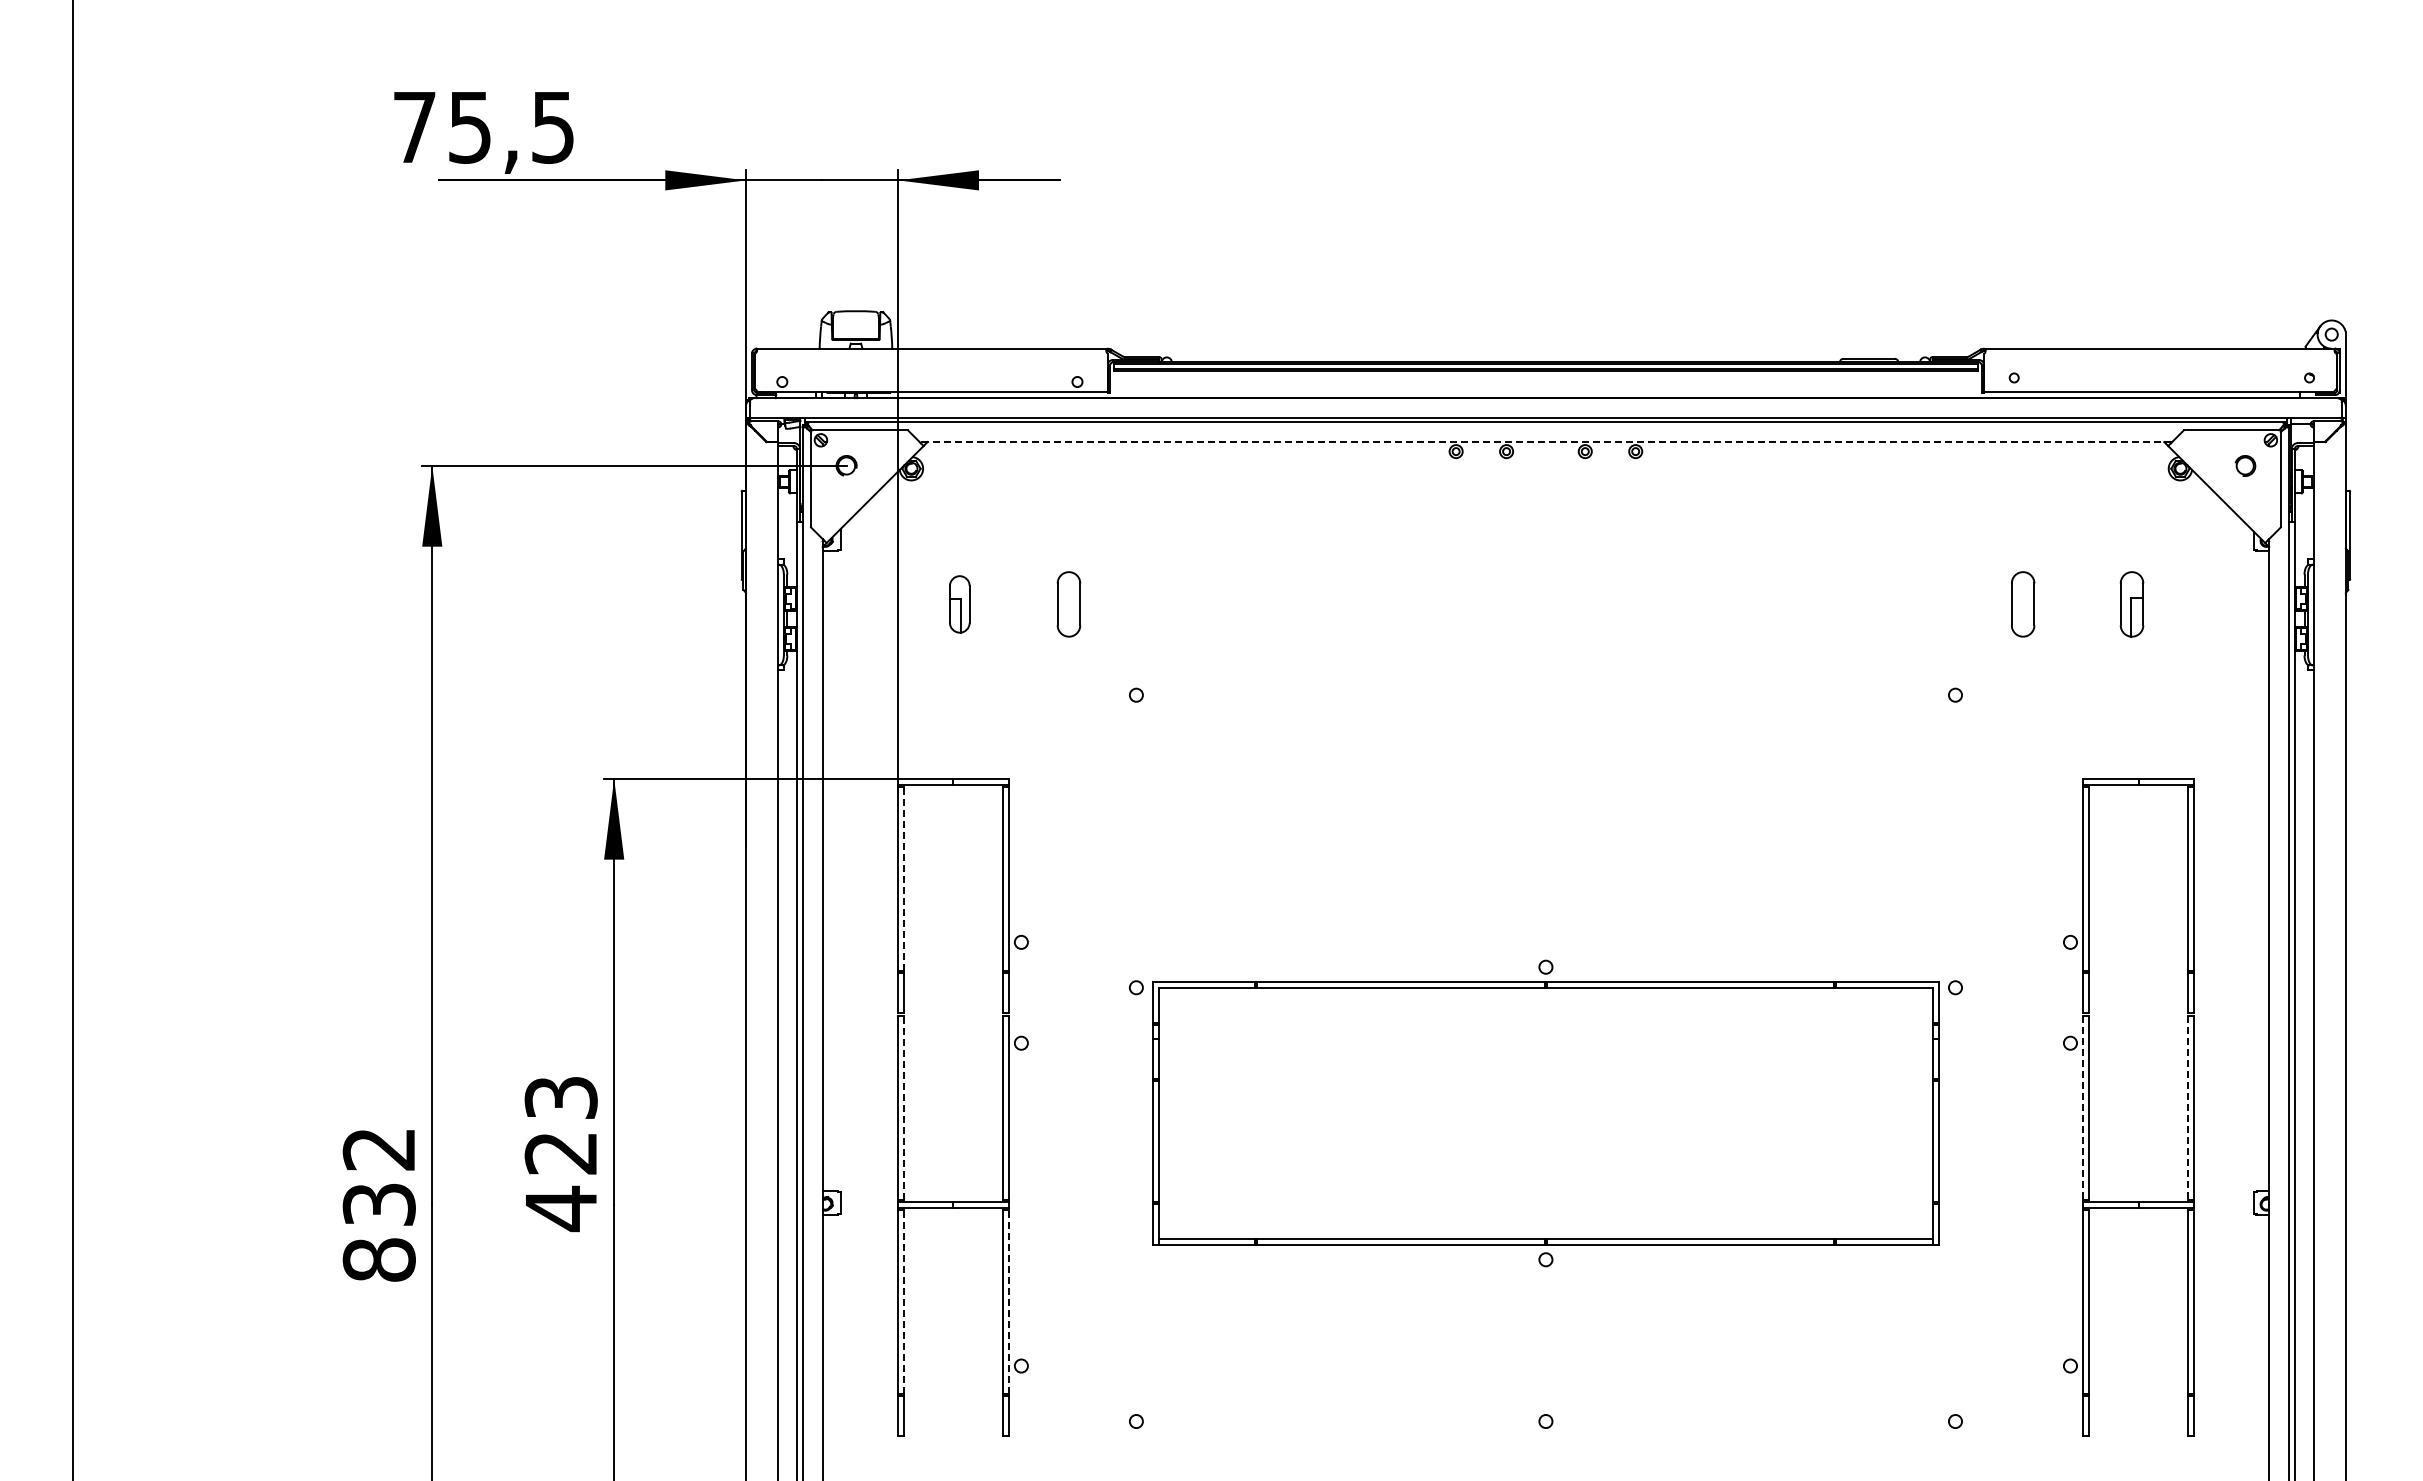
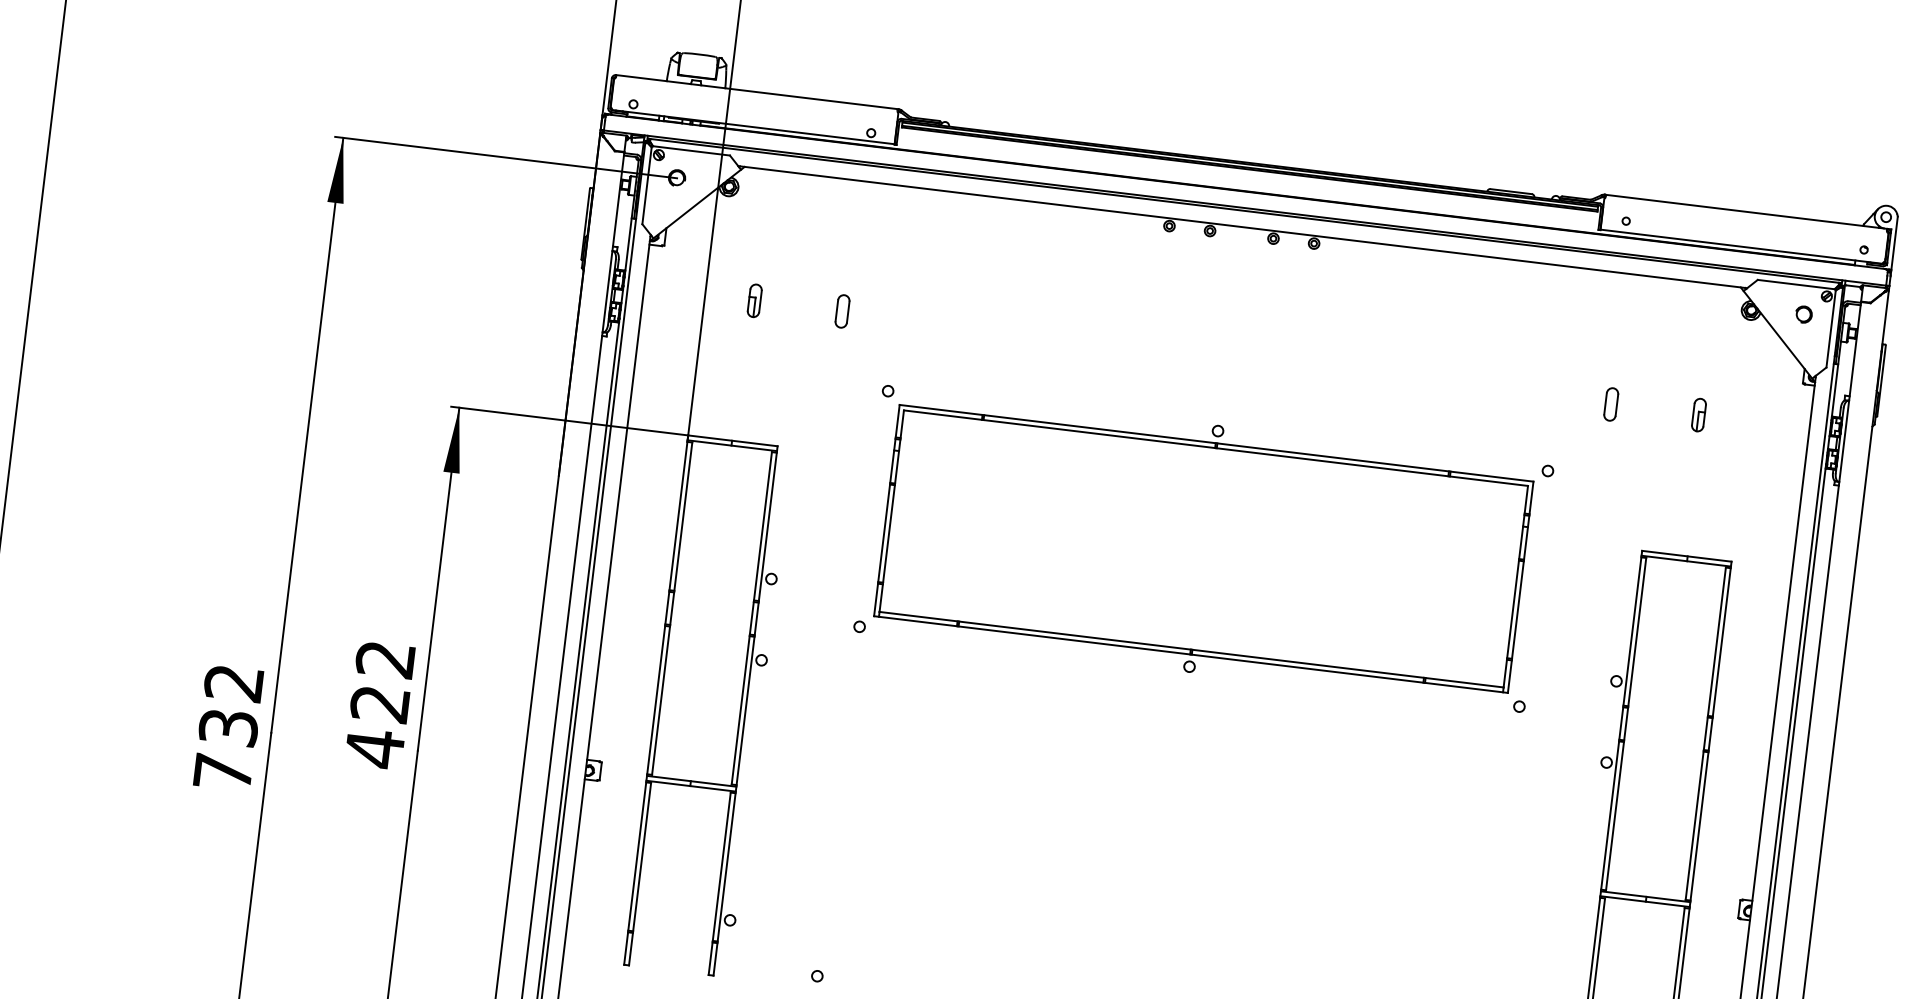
line: (1545, 442) -> (1242, 227), dashed -> solid
part: (959, 604) -> (754, 300), size x0.71
part: (1068, 604) -> (842, 311), size x0.62
part: (2022, 604) -> (1610, 404), size x0.62
part: (2131, 604) -> (1698, 415), size x0.62
line: (904, 878) -> (683, 516), dashed -> solid
text: (560, 1098) -> (384, 659), 423 -> 422
line: (904, 1107) -> (661, 700), dashed -> solid
line: (2082, 1108) -> (1609, 816), dashed -> solid
line: (2187, 1108) -> (1694, 826), dashed -> solid
part: (1545, 1113) -> (1203, 548), moved
text: (378, 1259) -> (222, 771), 832 -> 732
line: (904, 1301) -> (642, 856), dashed -> solid
line: (1009, 1301) -> (726, 867), dashed -> solid

